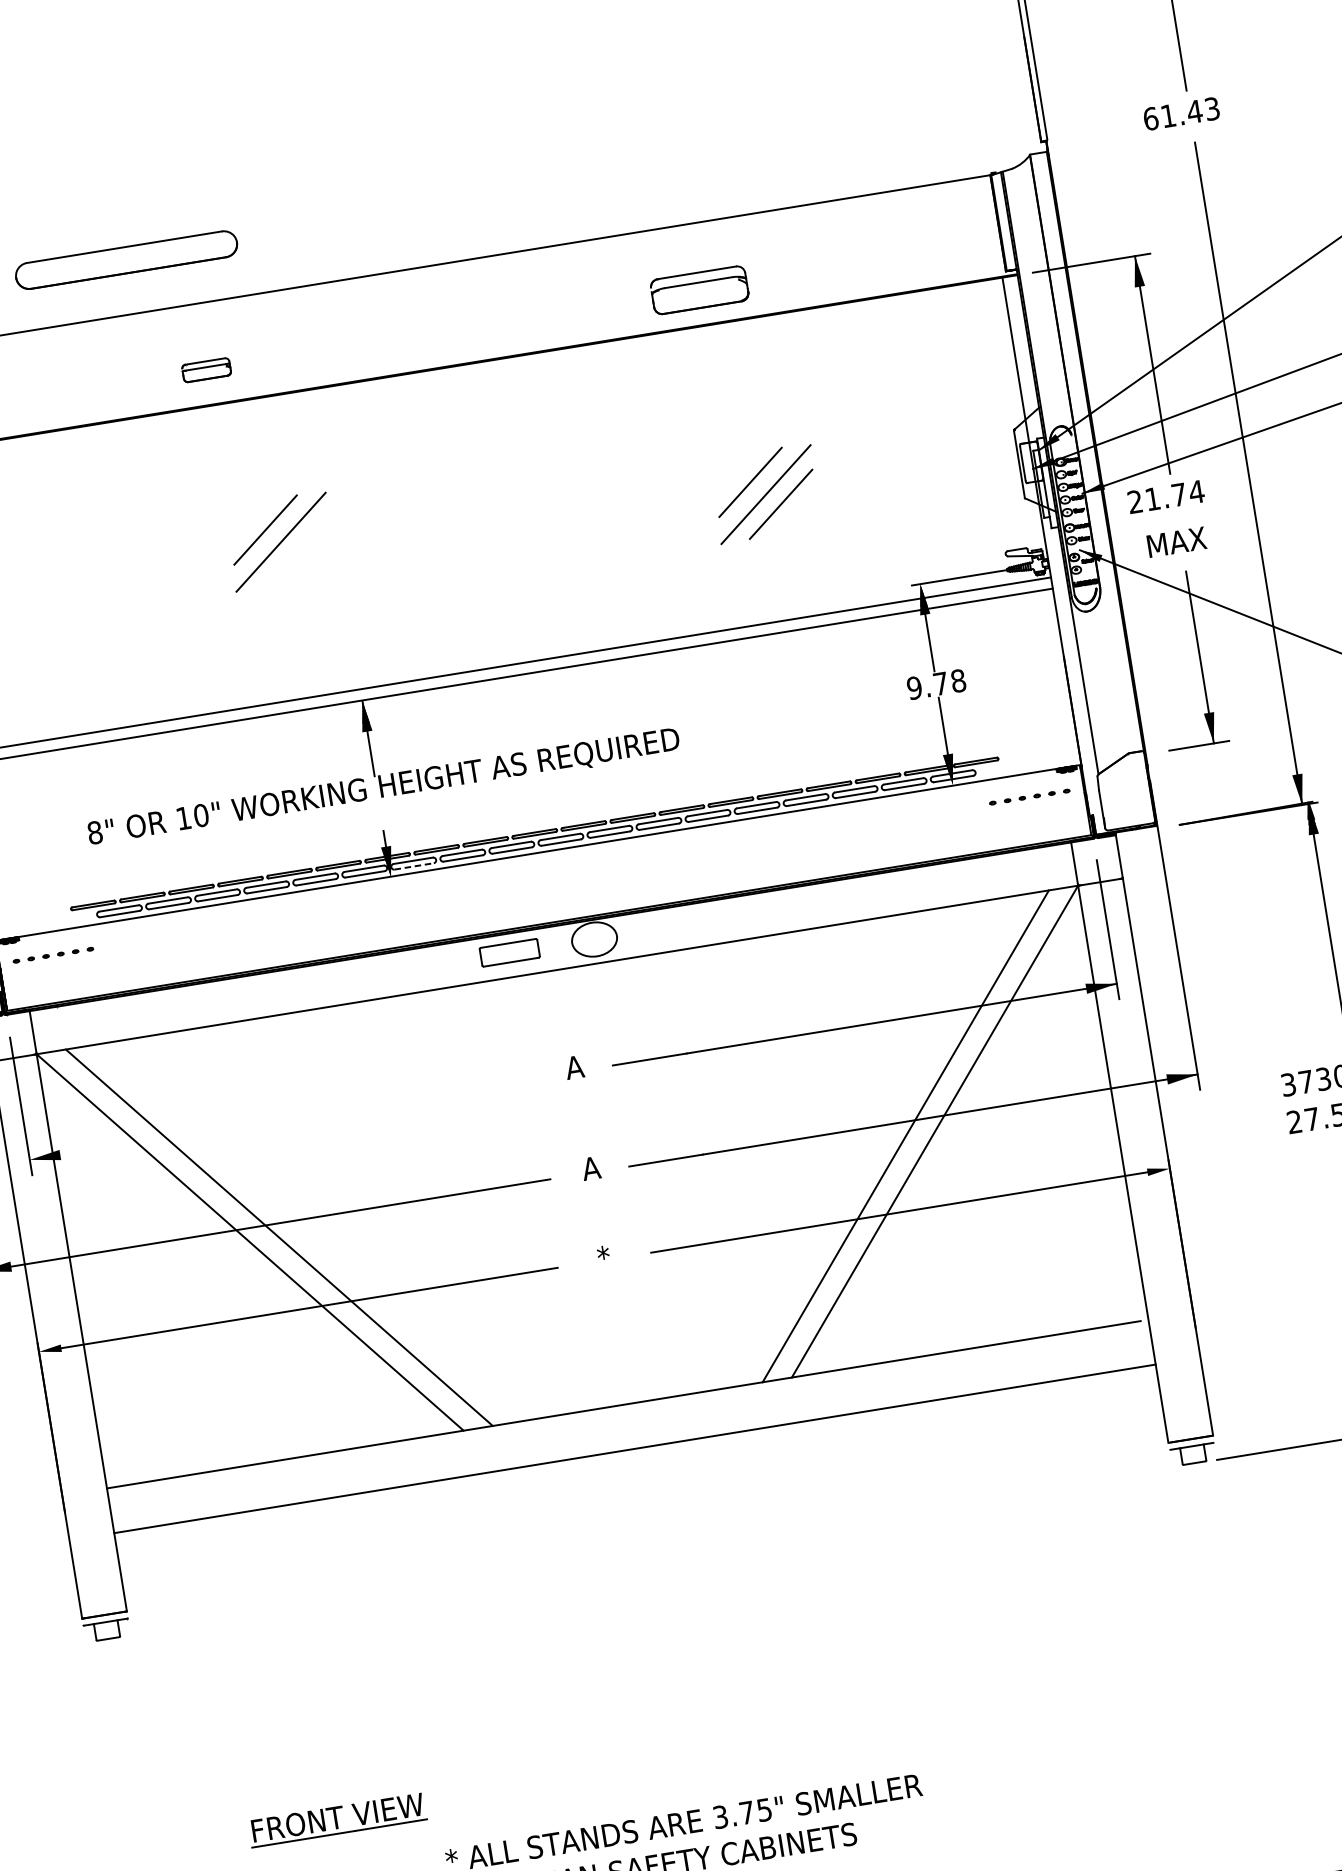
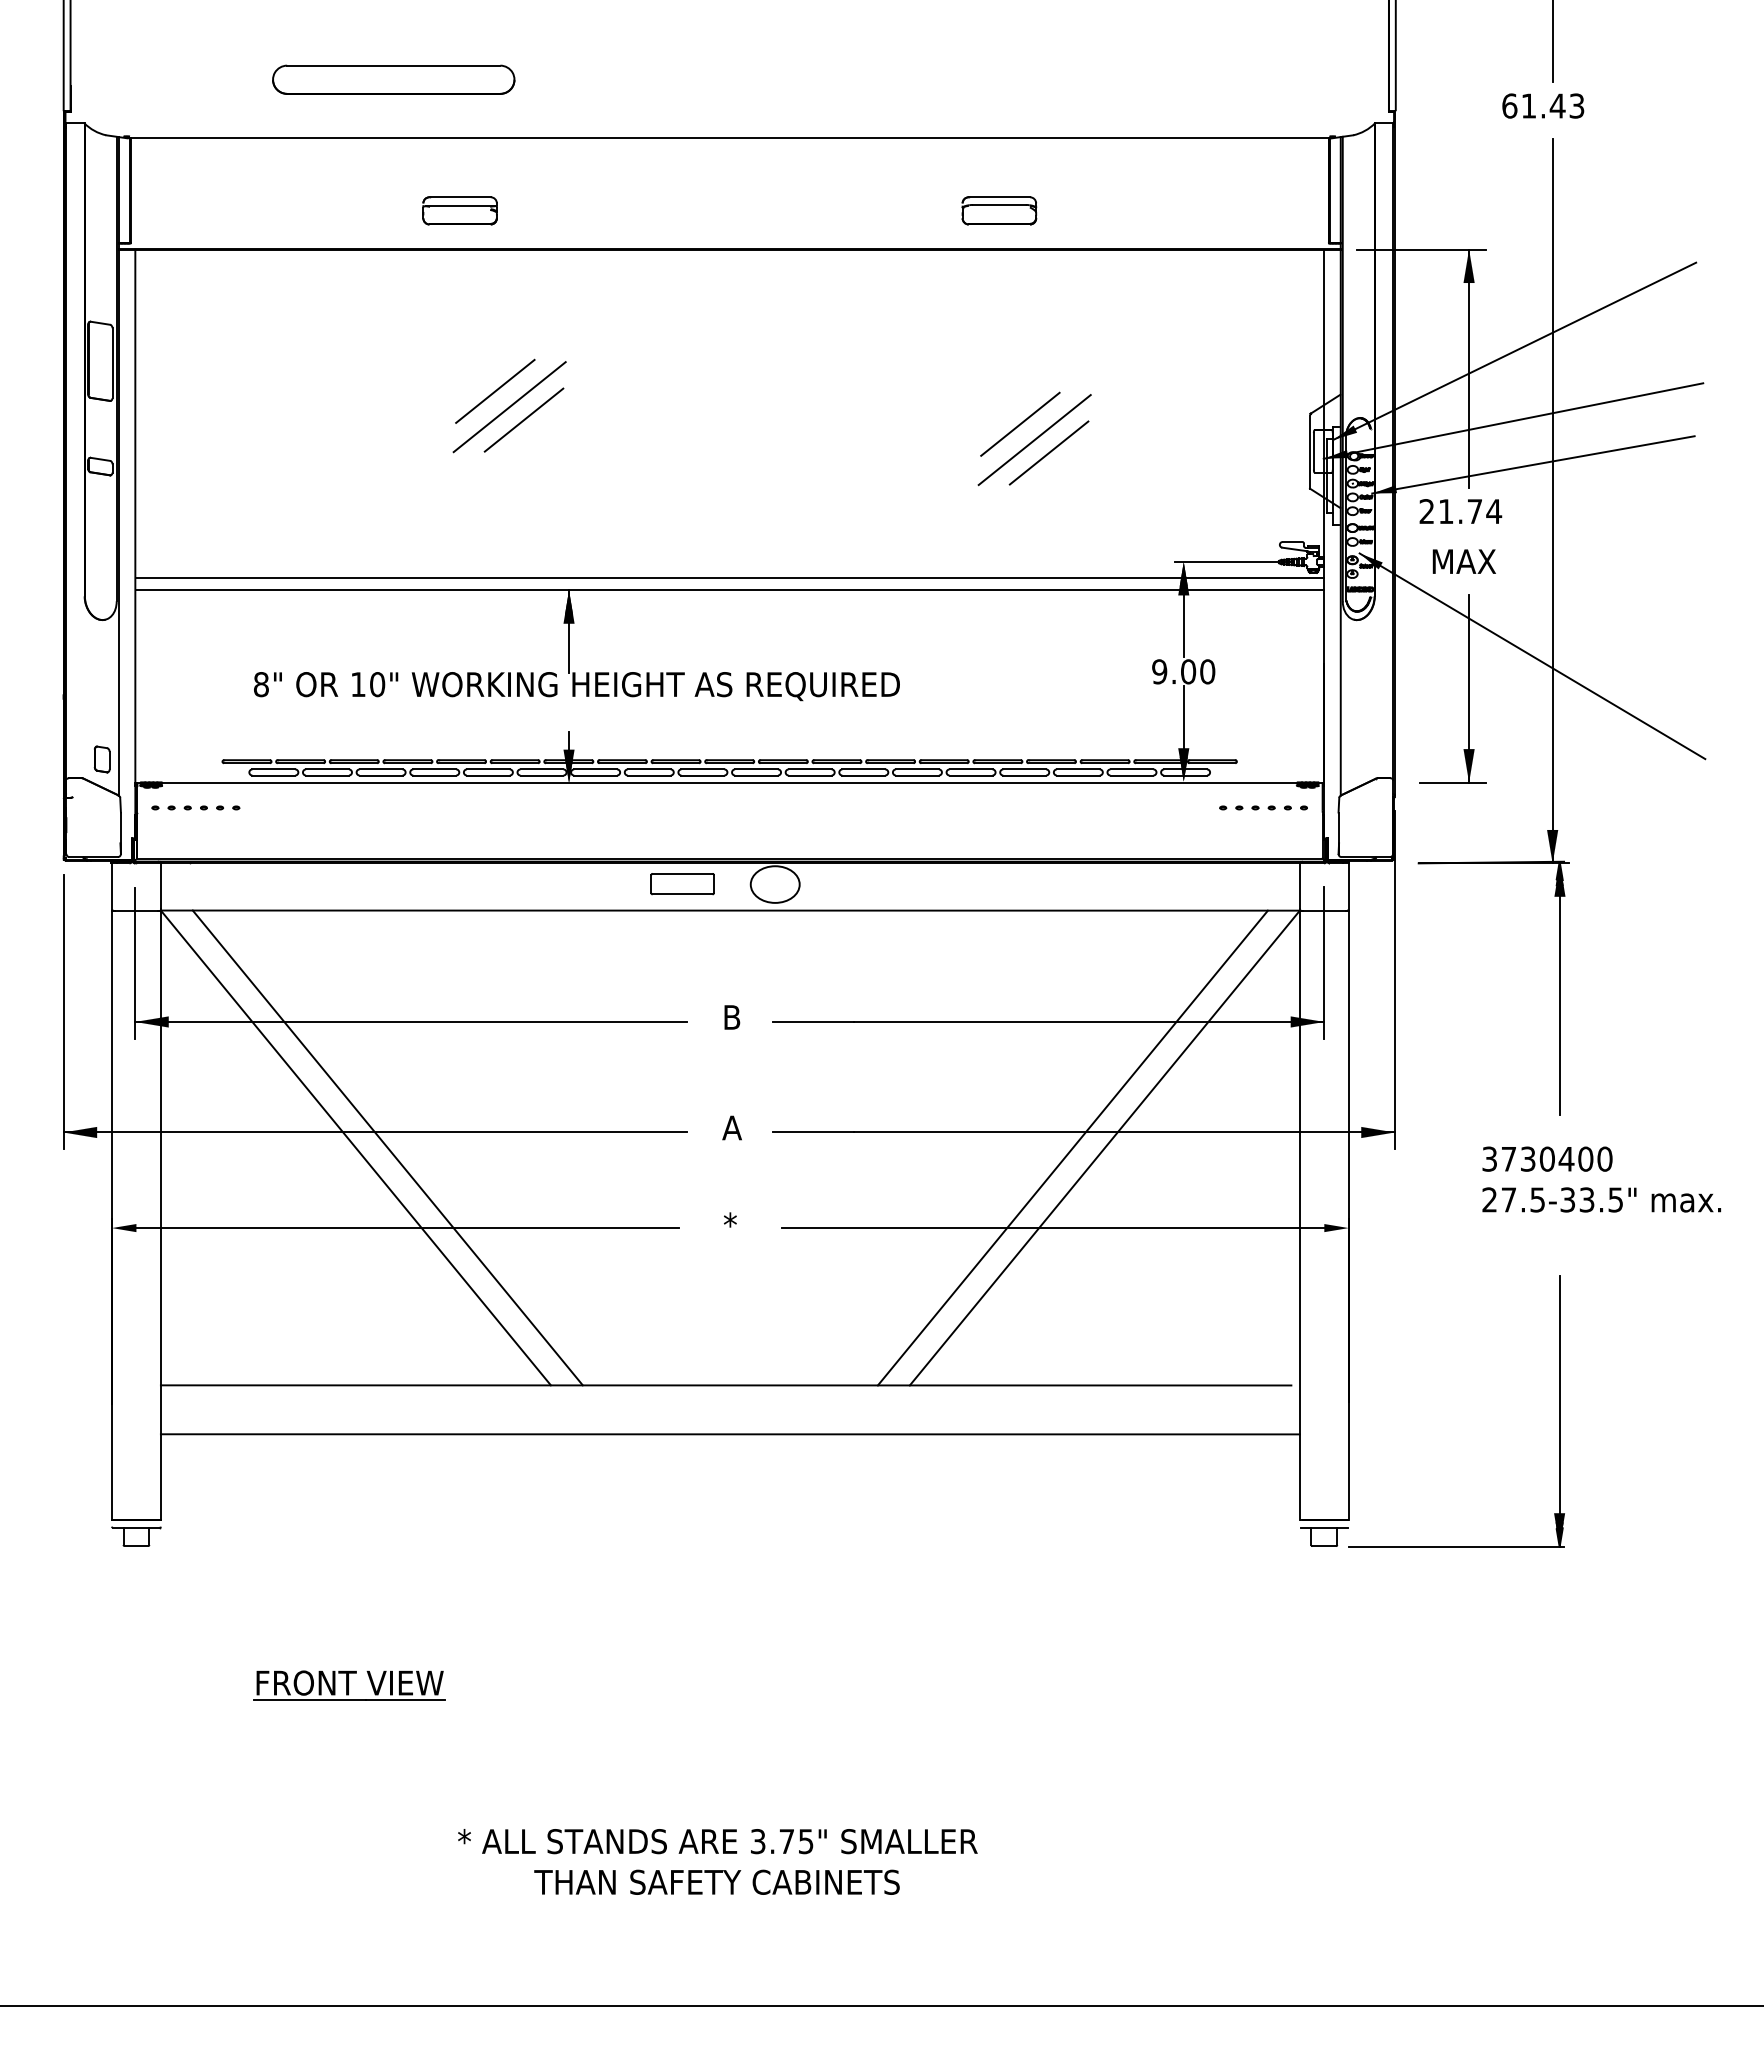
part: (699, 289) -> (999, 210), size x0.71
part: (206, 369) -> (459, 210), size x1.43
line: (295, 551) -> (523, 419), added
text: (950, 682) -> (1198, 671), 9.78 -> 9.00
line: (414, 866) -> (596, 775), dashed -> solid
text: (574, 1067) -> (731, 1017), A -> B
line: (281, 1118) -> (410, 1021), added
part: (337, 1819) -> (349, 1685), moved

